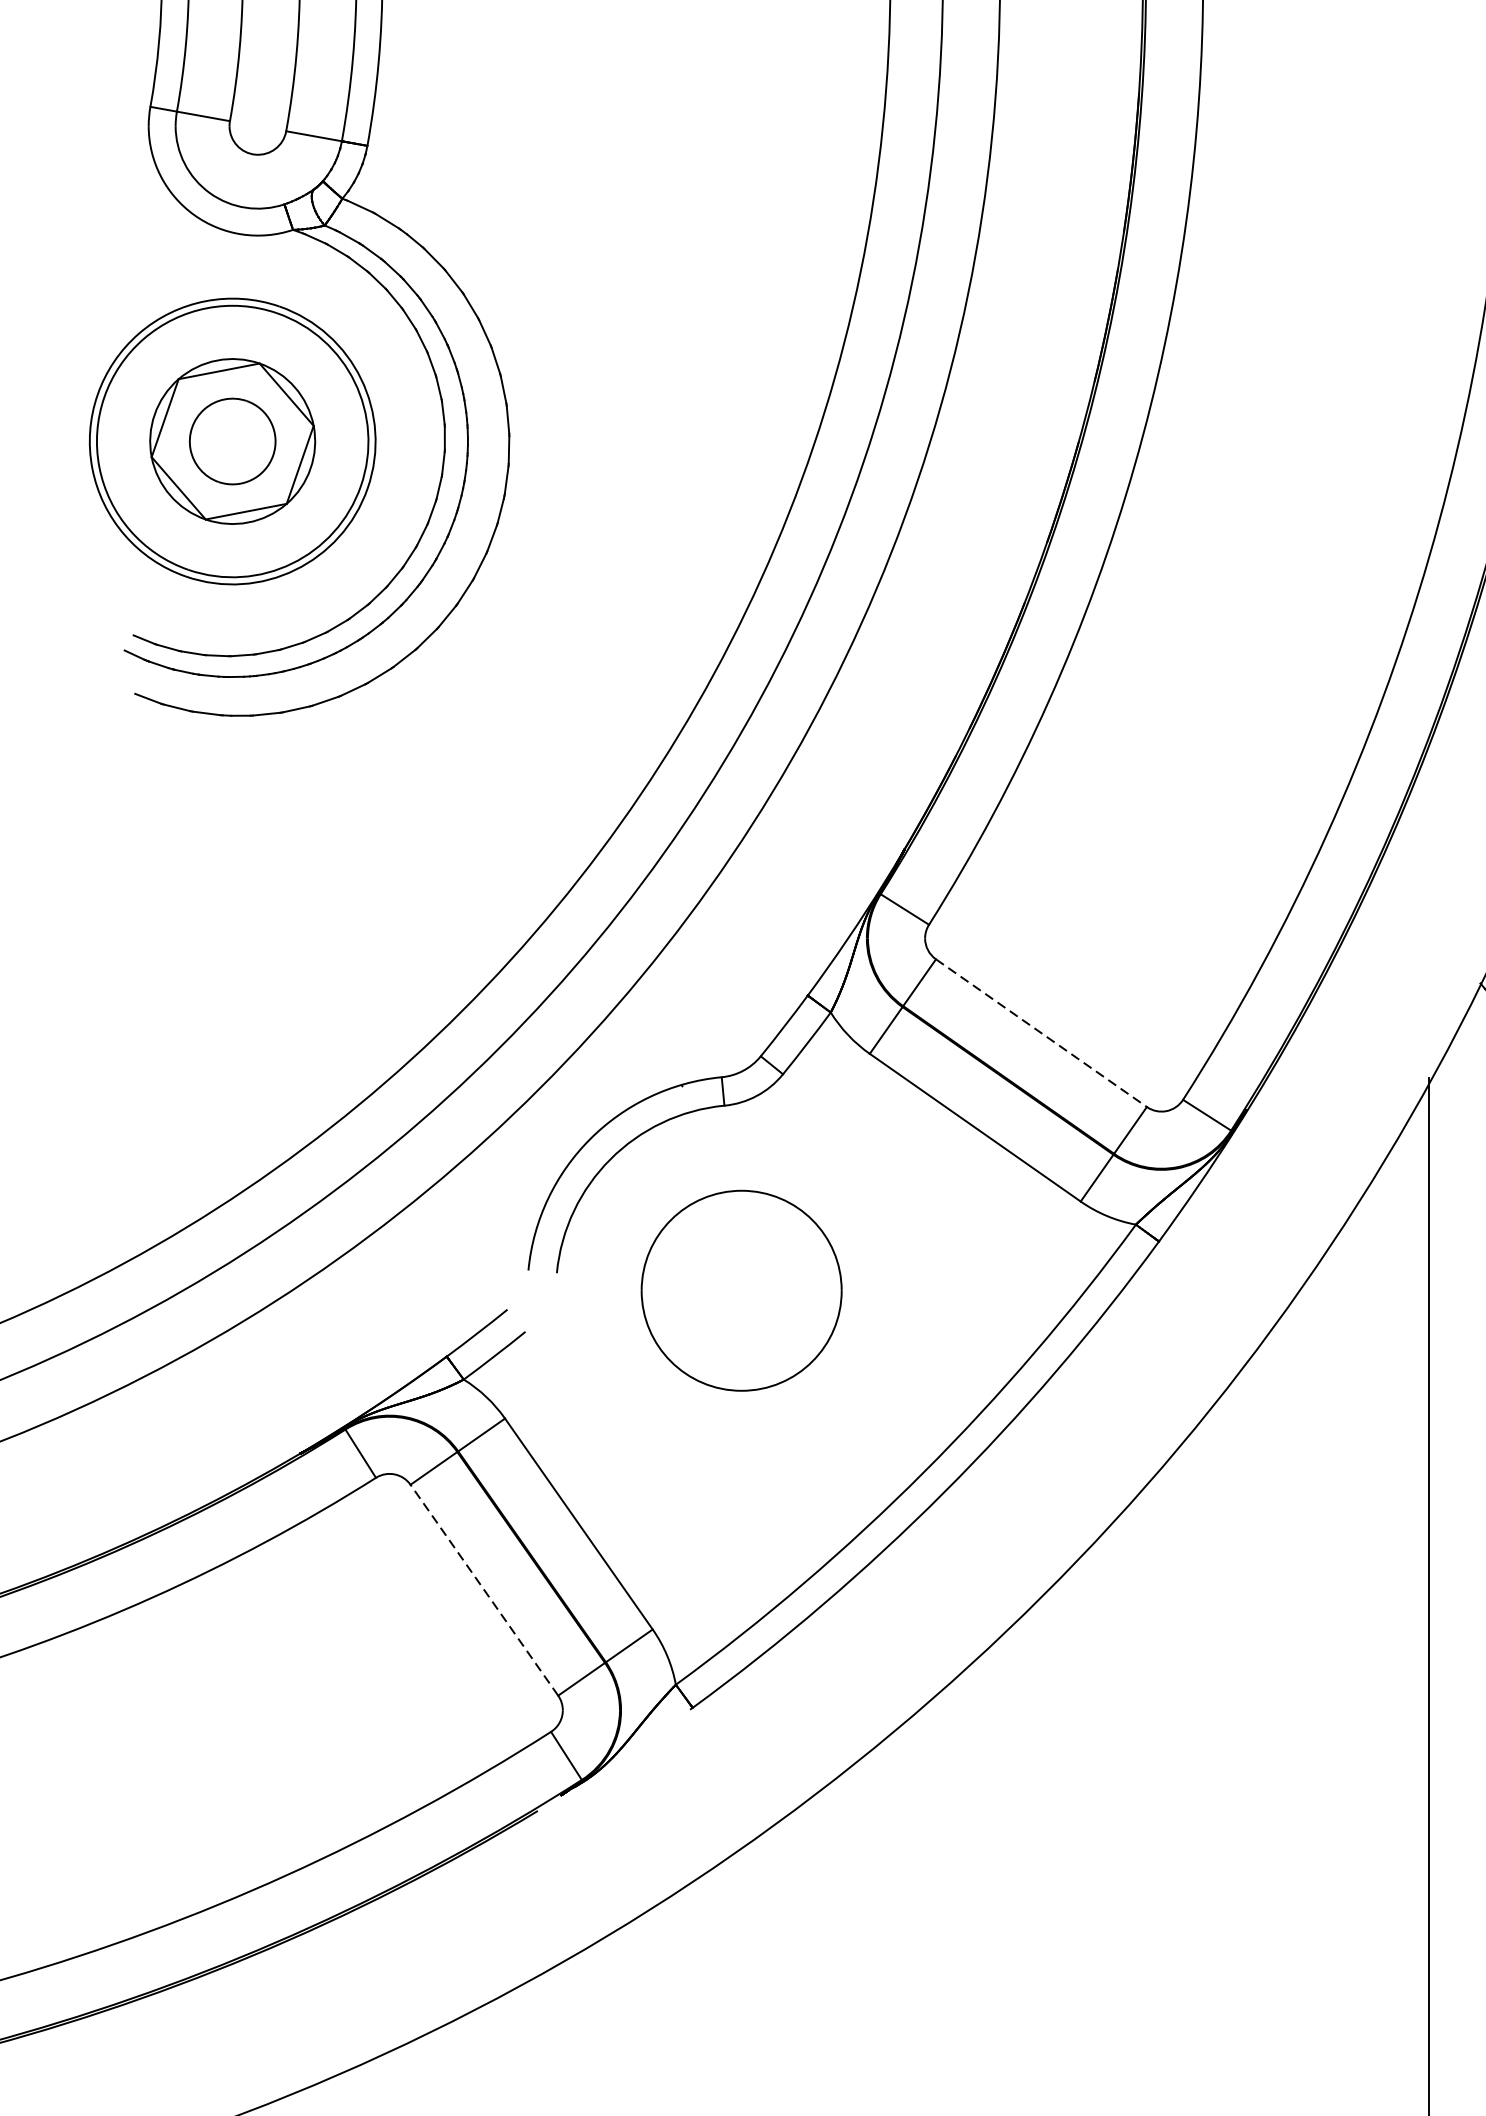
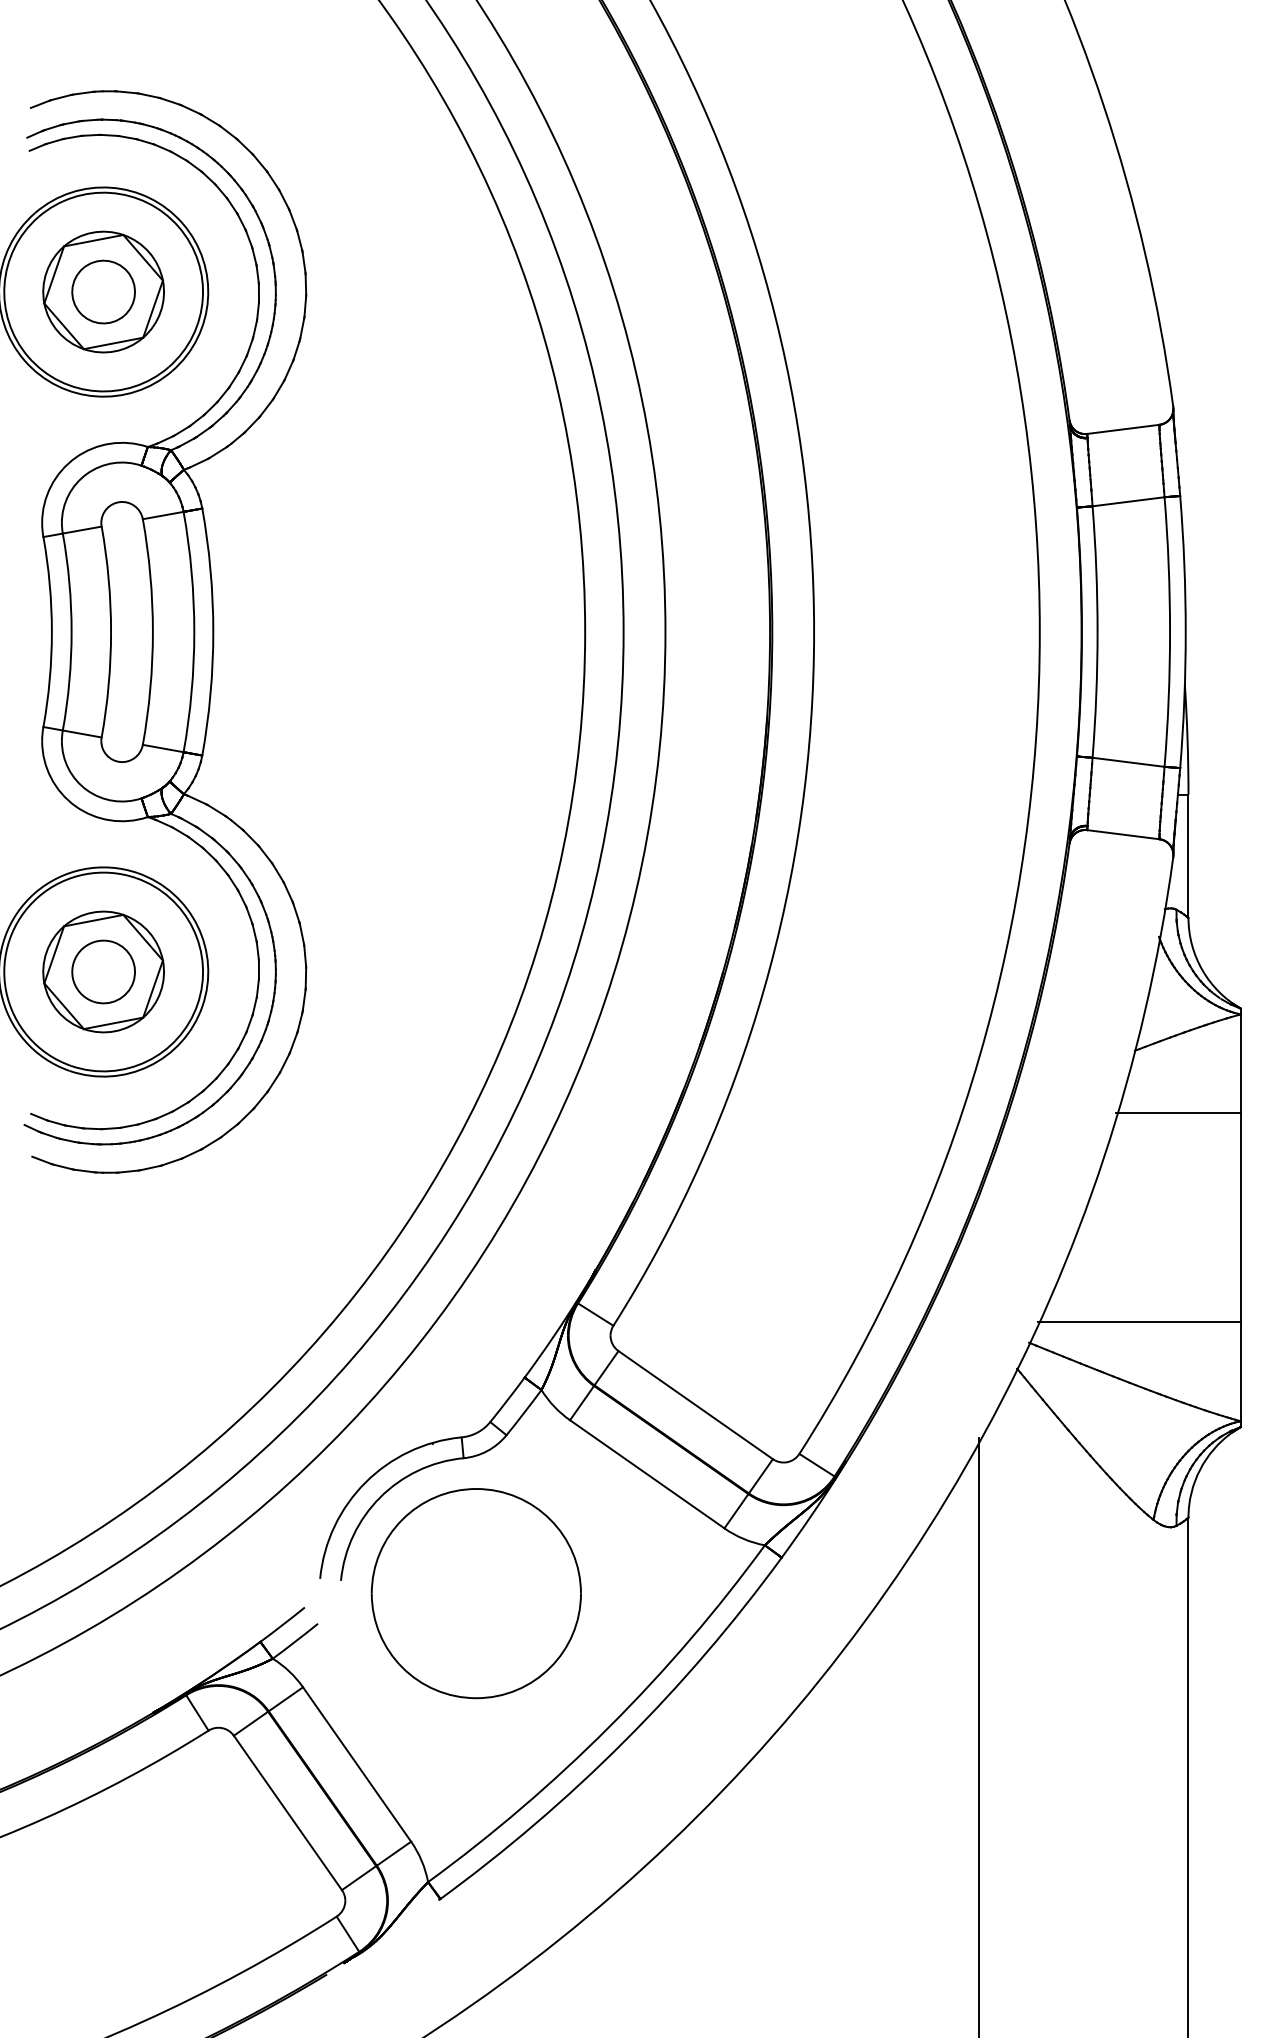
line: (1042, 1033) -> (696, 1405), dashed -> solid
part: (740, 1290) -> (475, 1593), size x1.43
line: (483, 1589) -> (287, 1812), dashed -> solid

